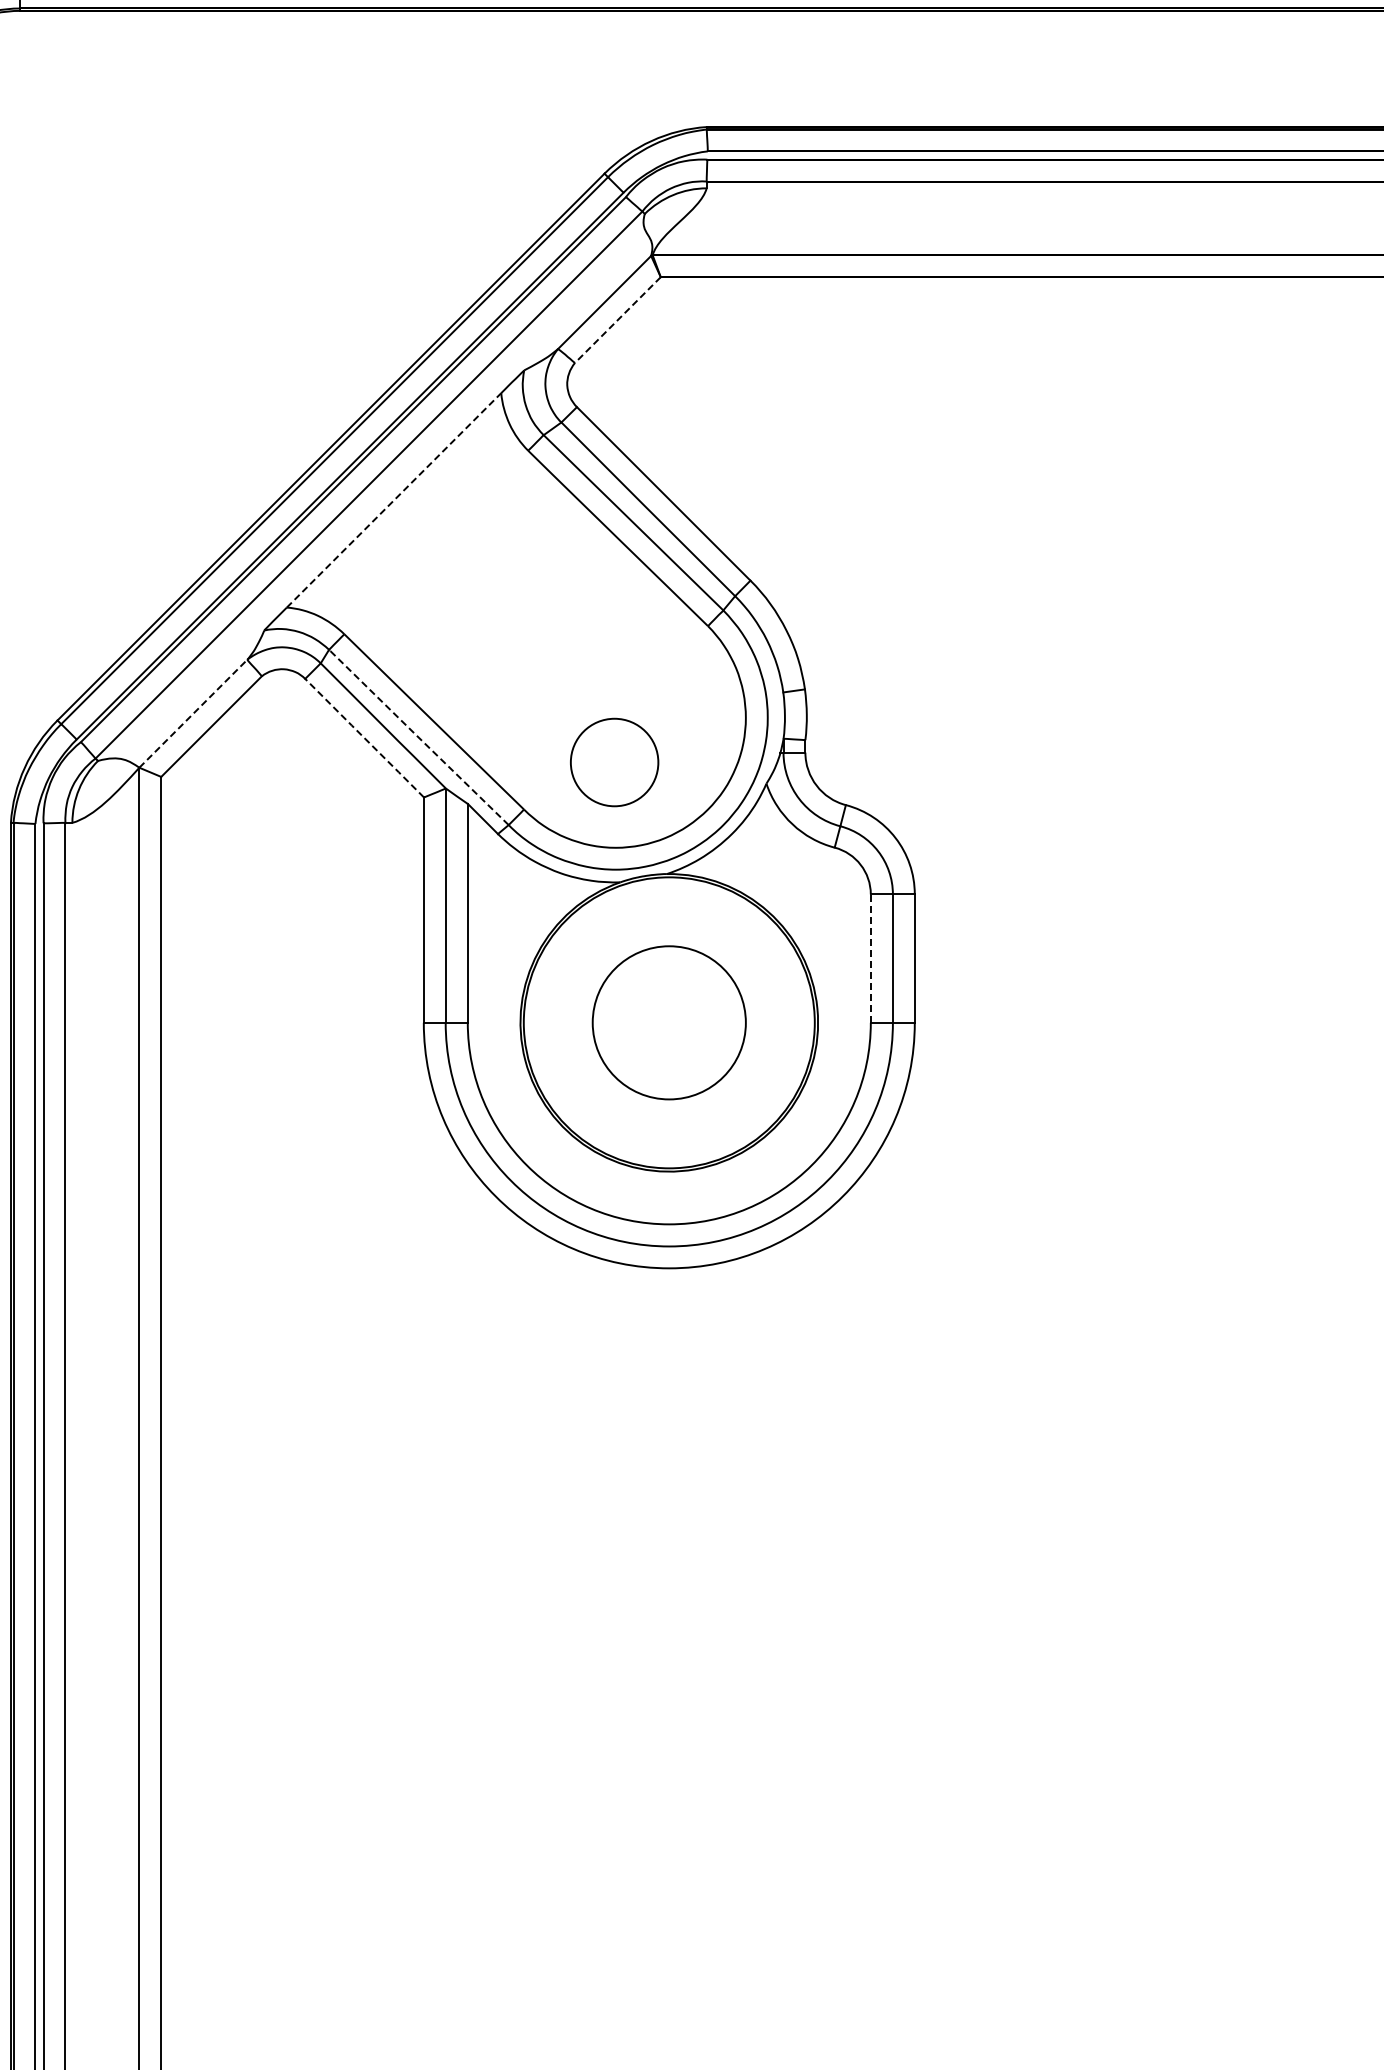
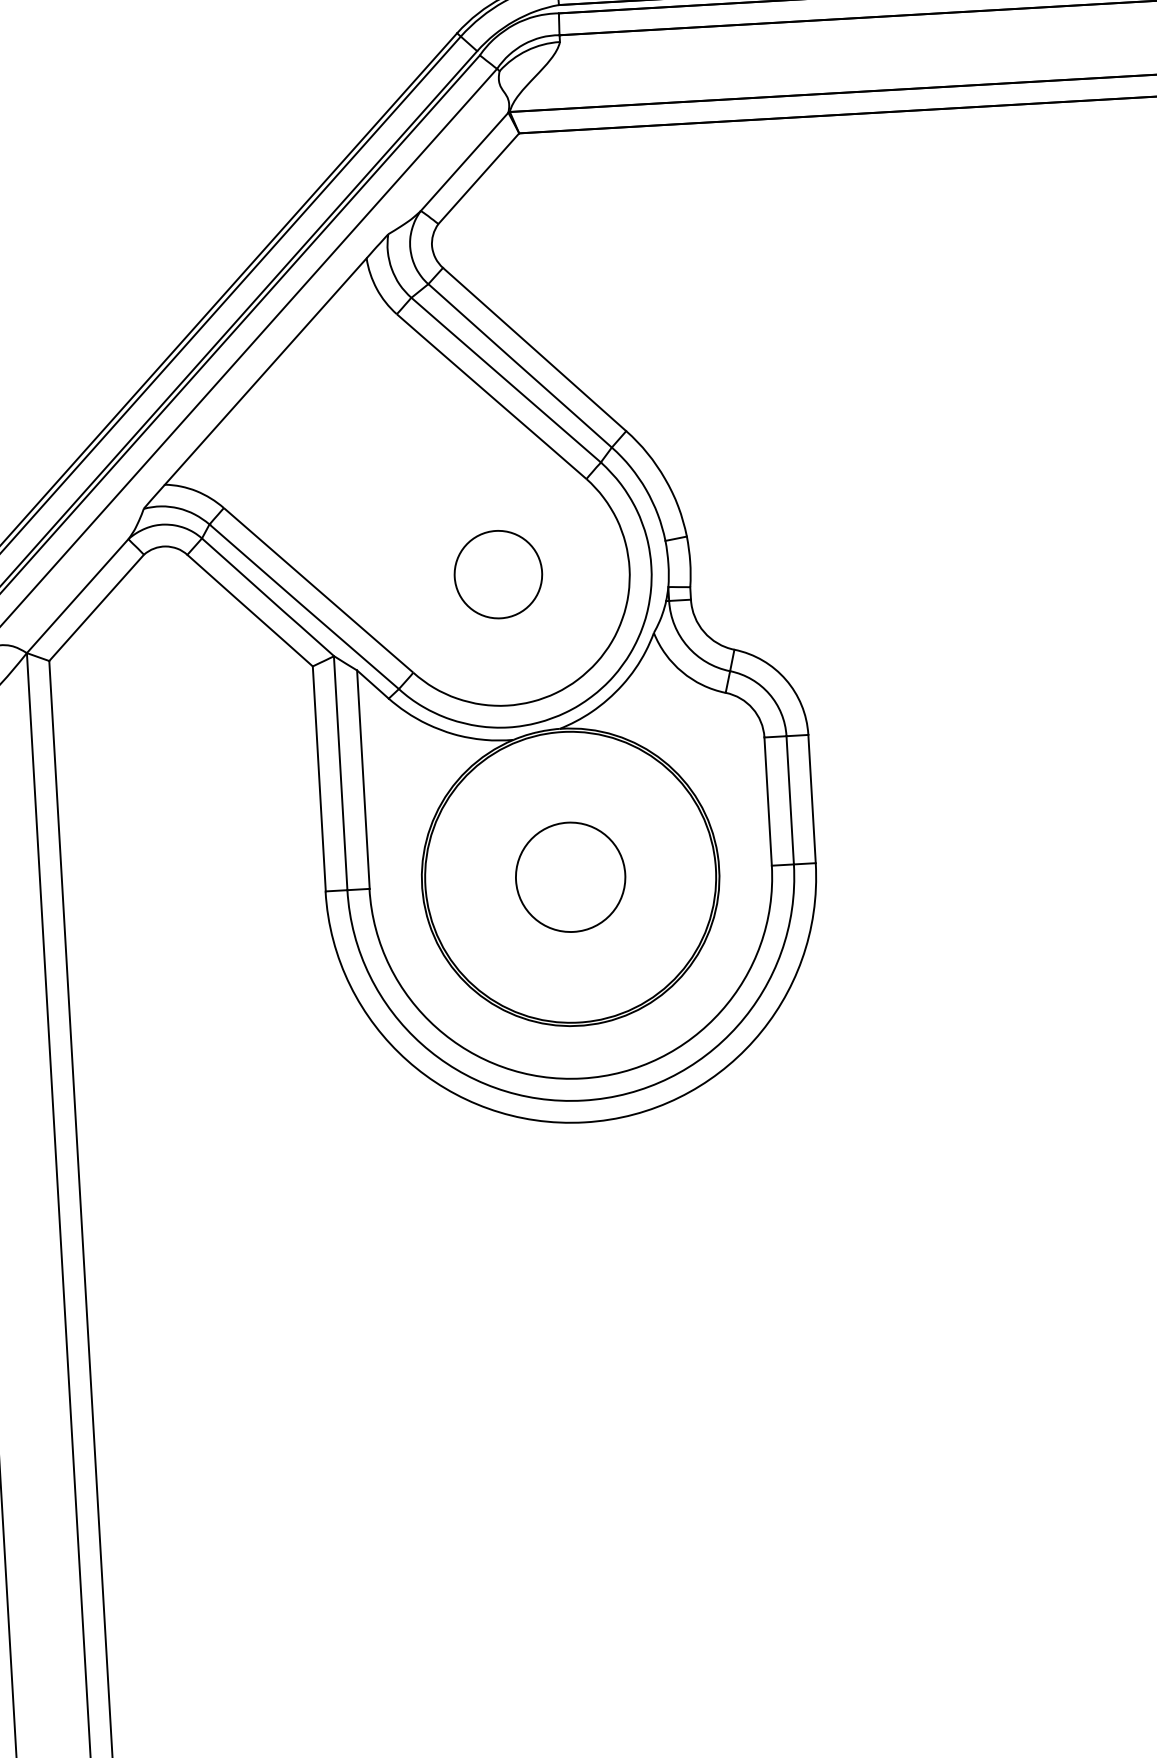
line: (617, 320) -> (478, 179), dashed -> solid
line: (394, 500) -> (266, 371), dashed -> solid
line: (193, 713) -> (77, 595), dashed -> solid
line: (418, 737) -> (303, 606), dashed -> solid
line: (364, 738) -> (249, 610), dashed -> solid
circle: (614, 762) -> (498, 574), moved
line: (870, 958) -> (767, 801), dashed -> solid
circle: (669, 1022) -> (570, 876), size x0.71

